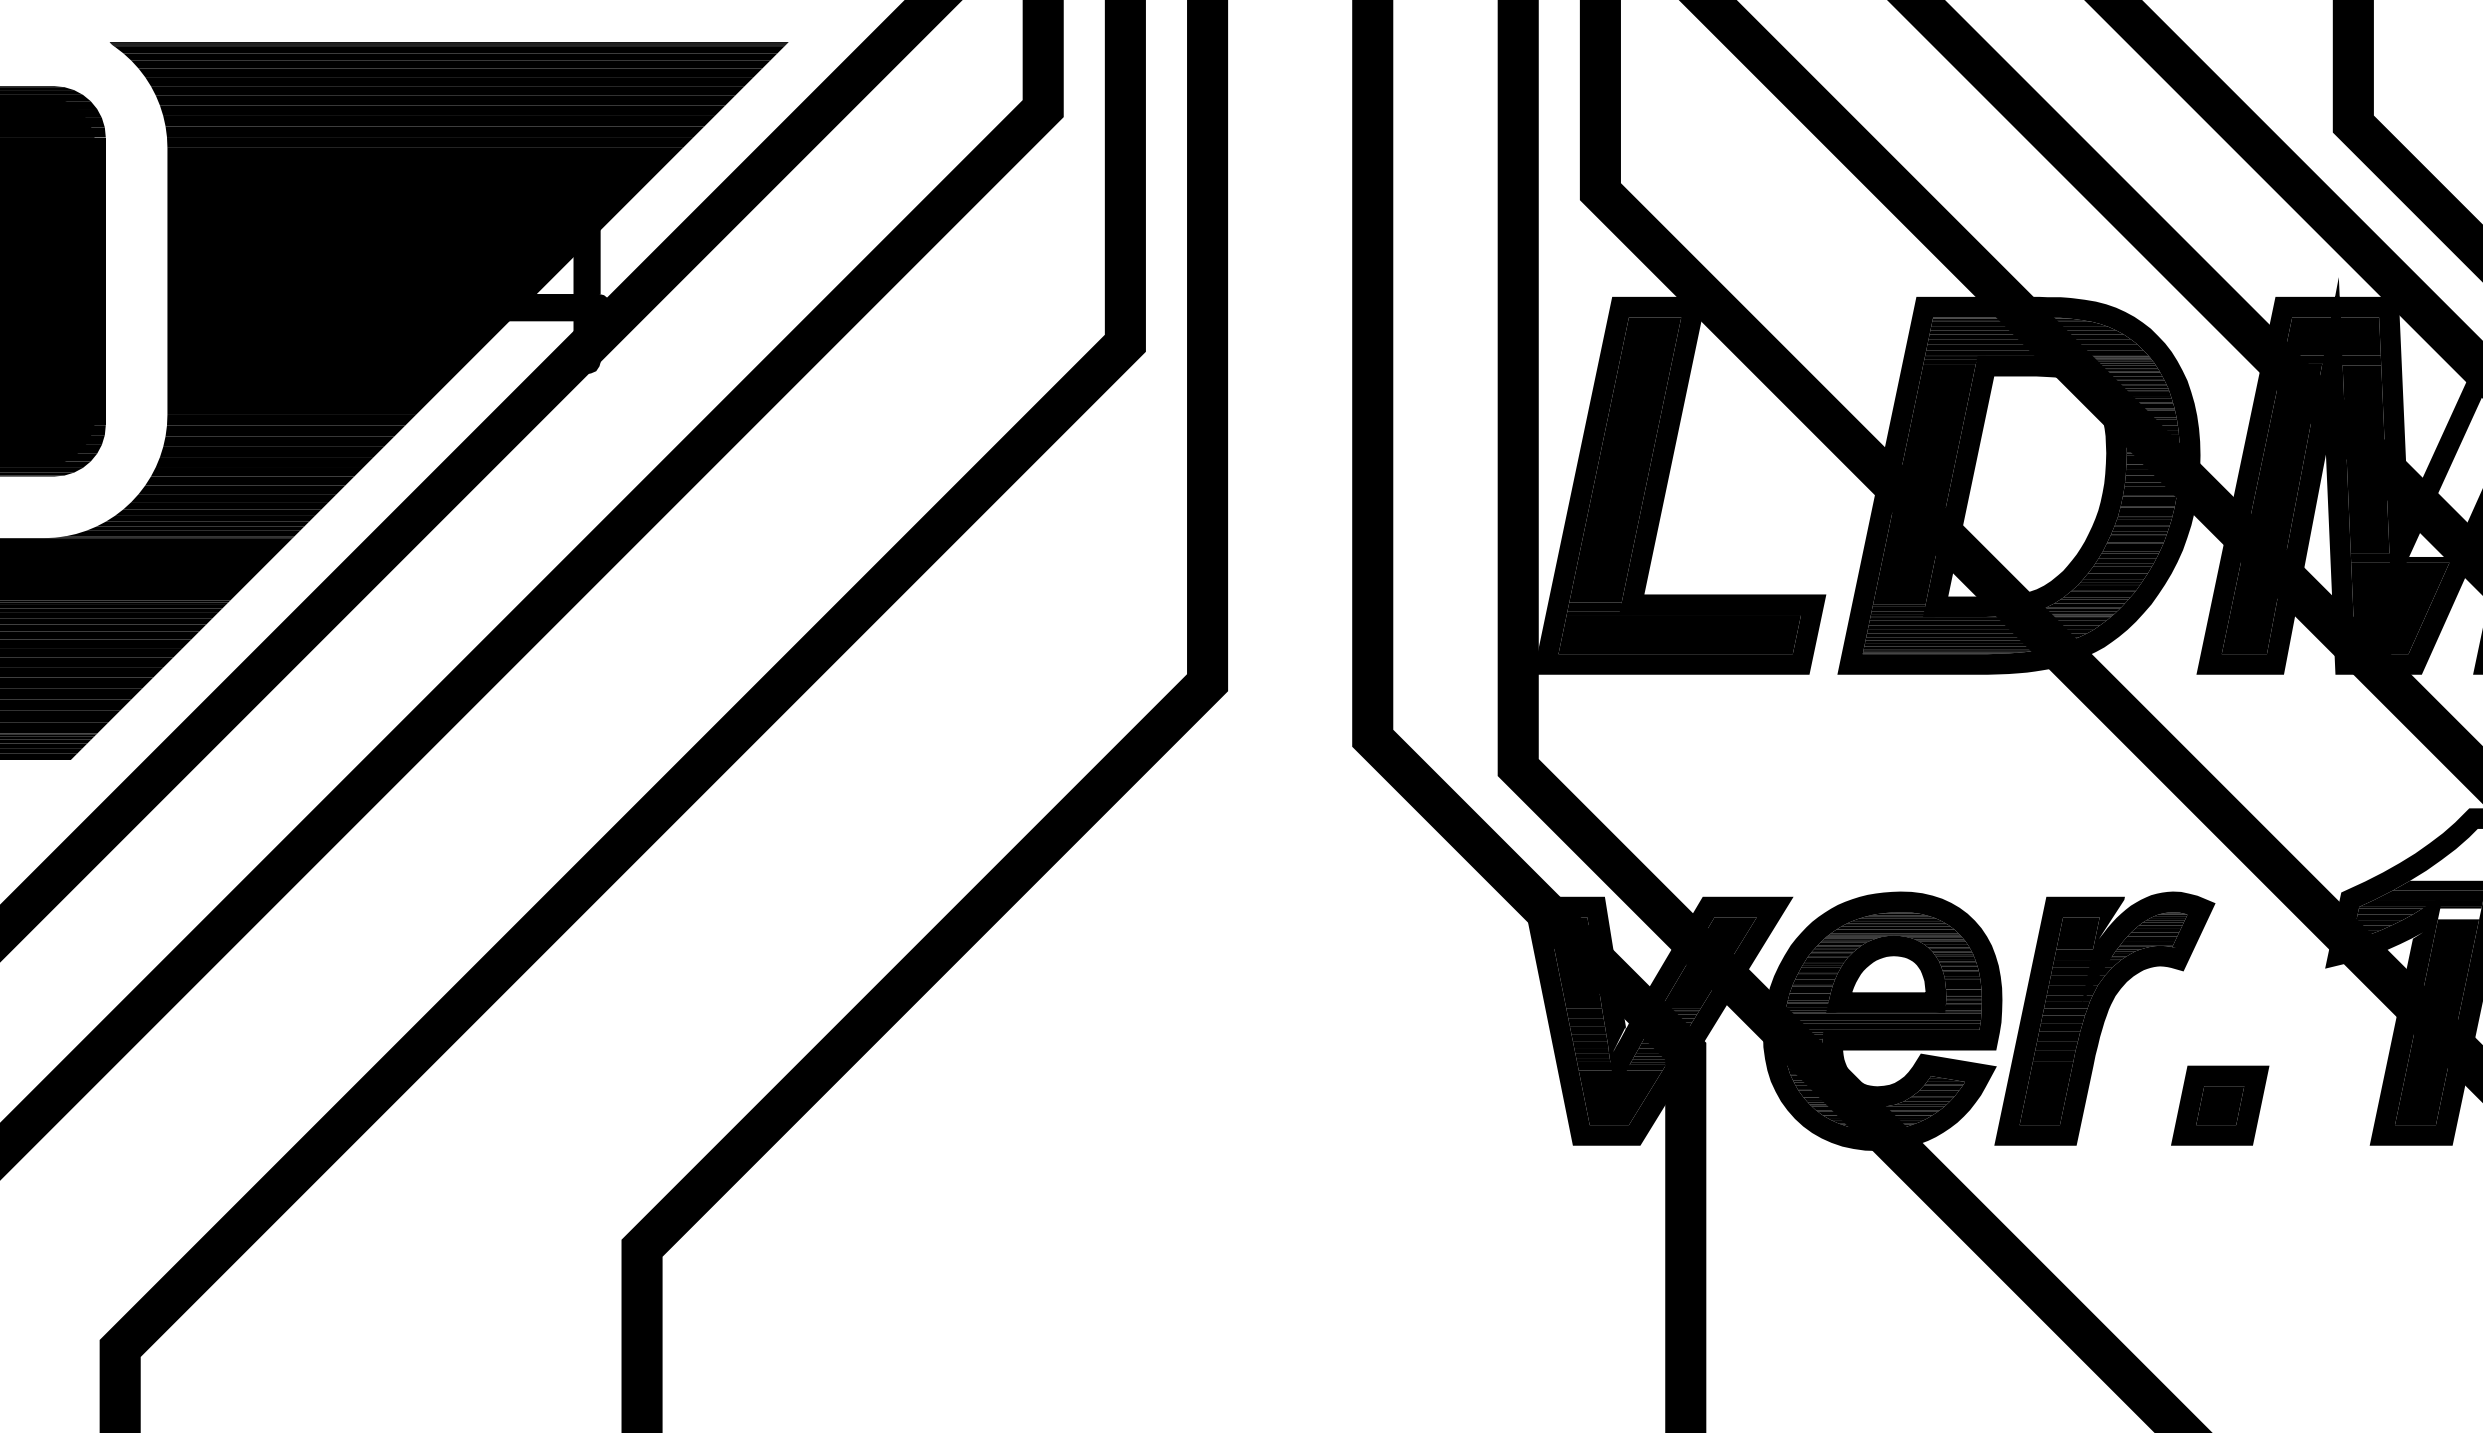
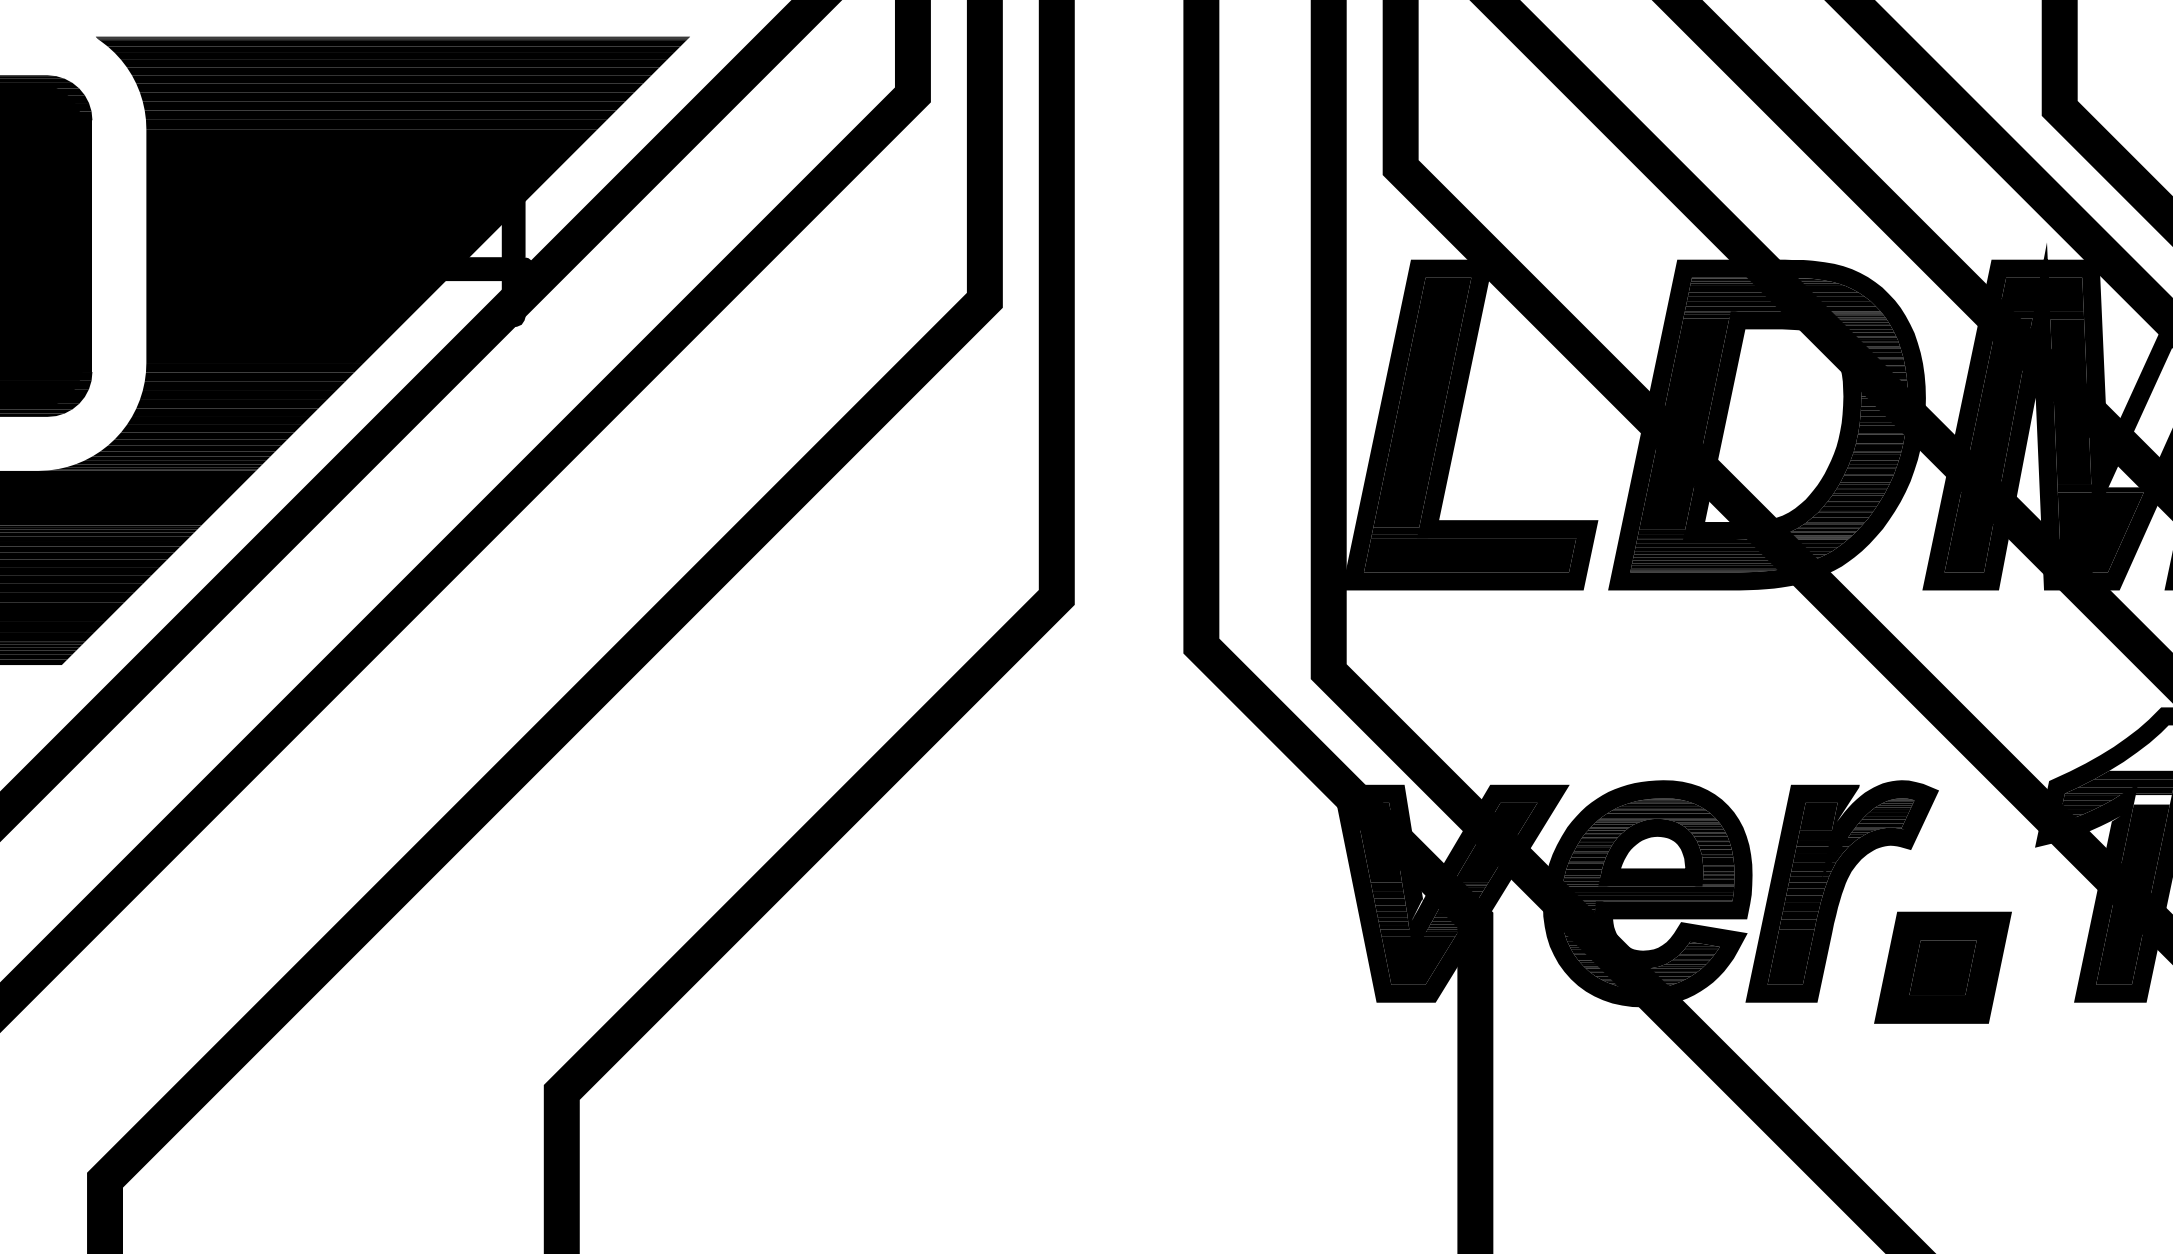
part: (2220, 1105) -> (1943, 967), size x1.6

